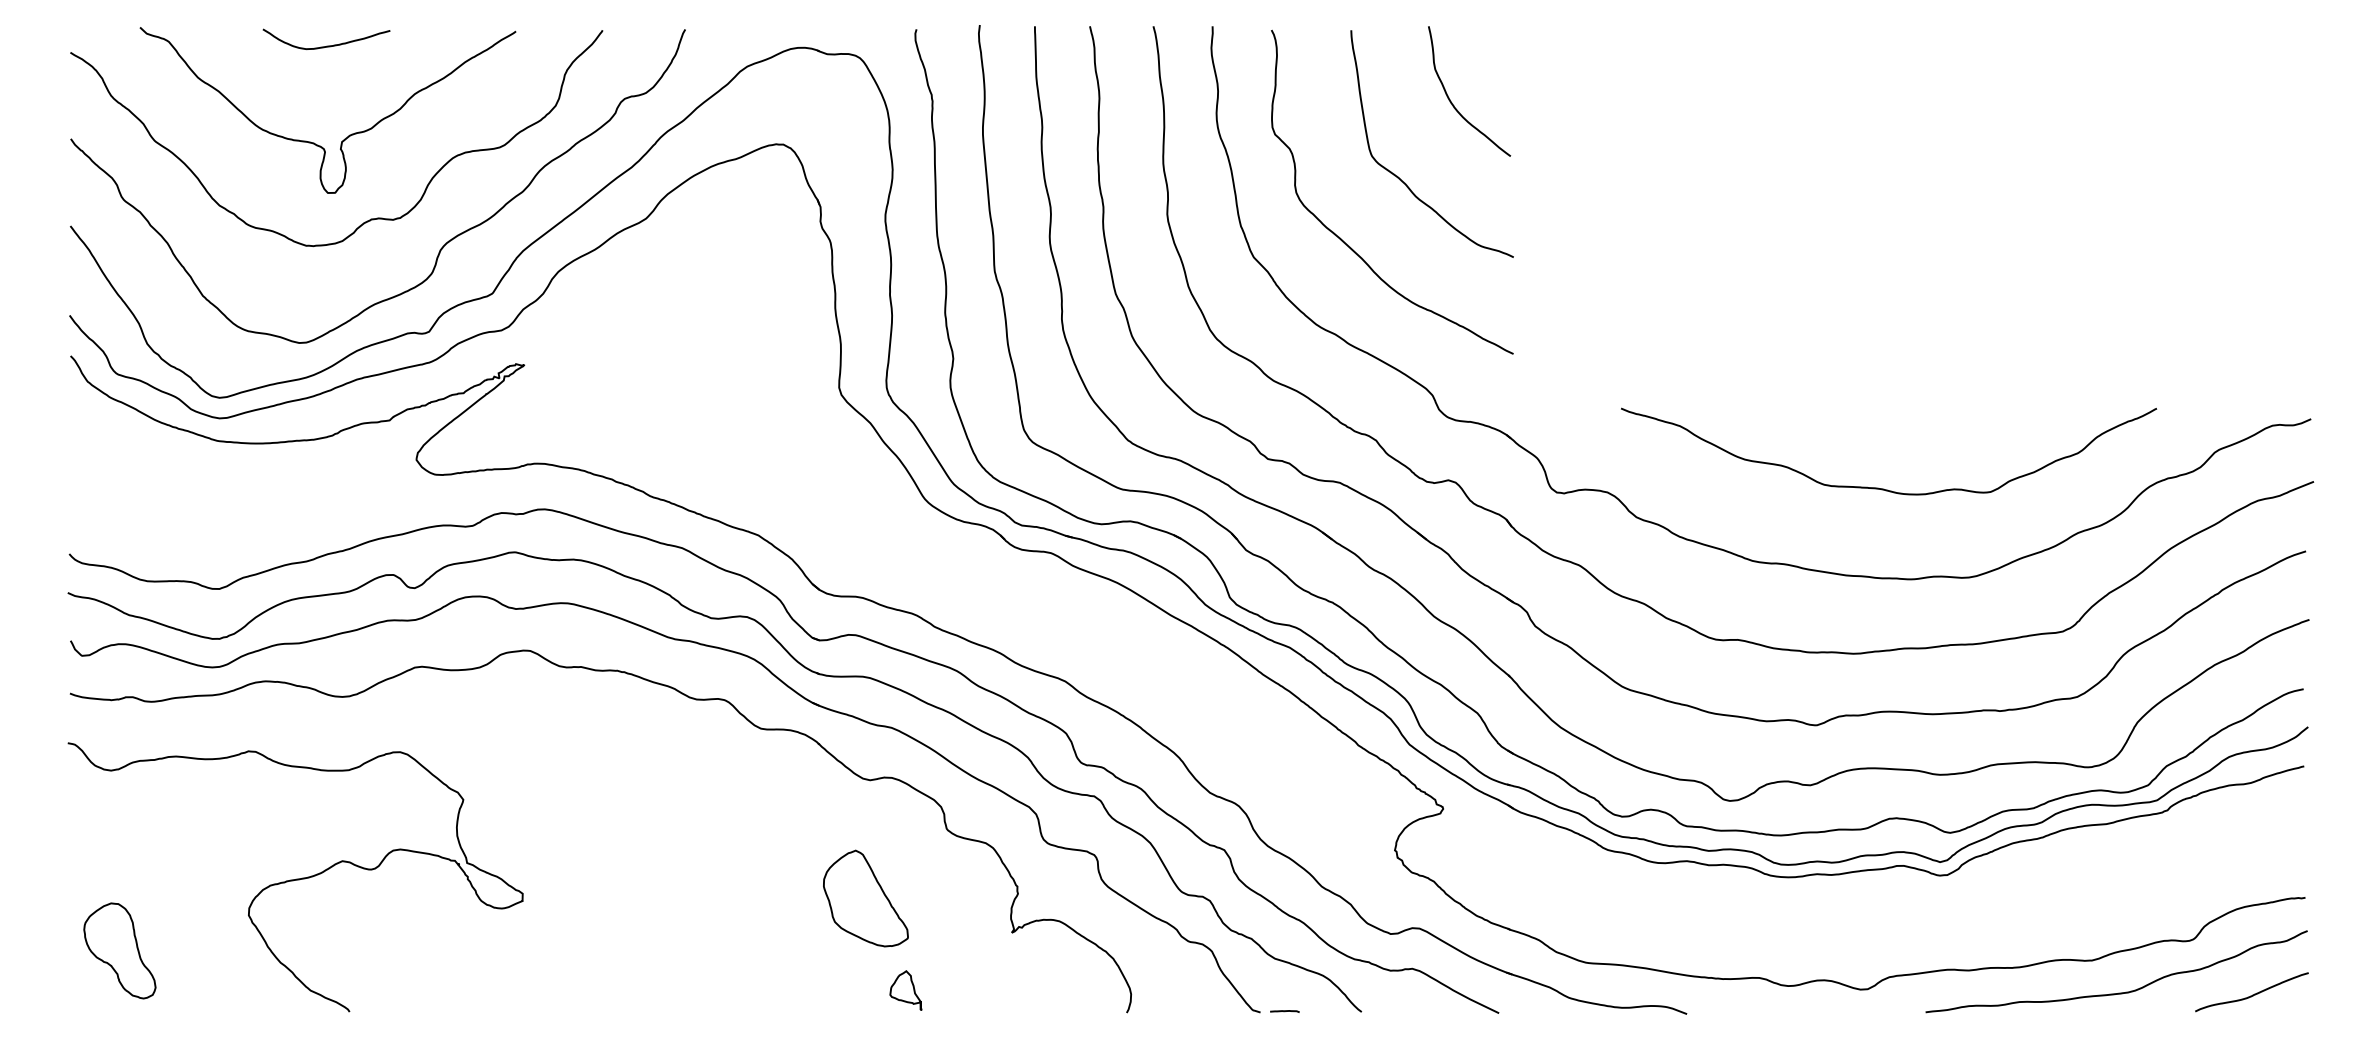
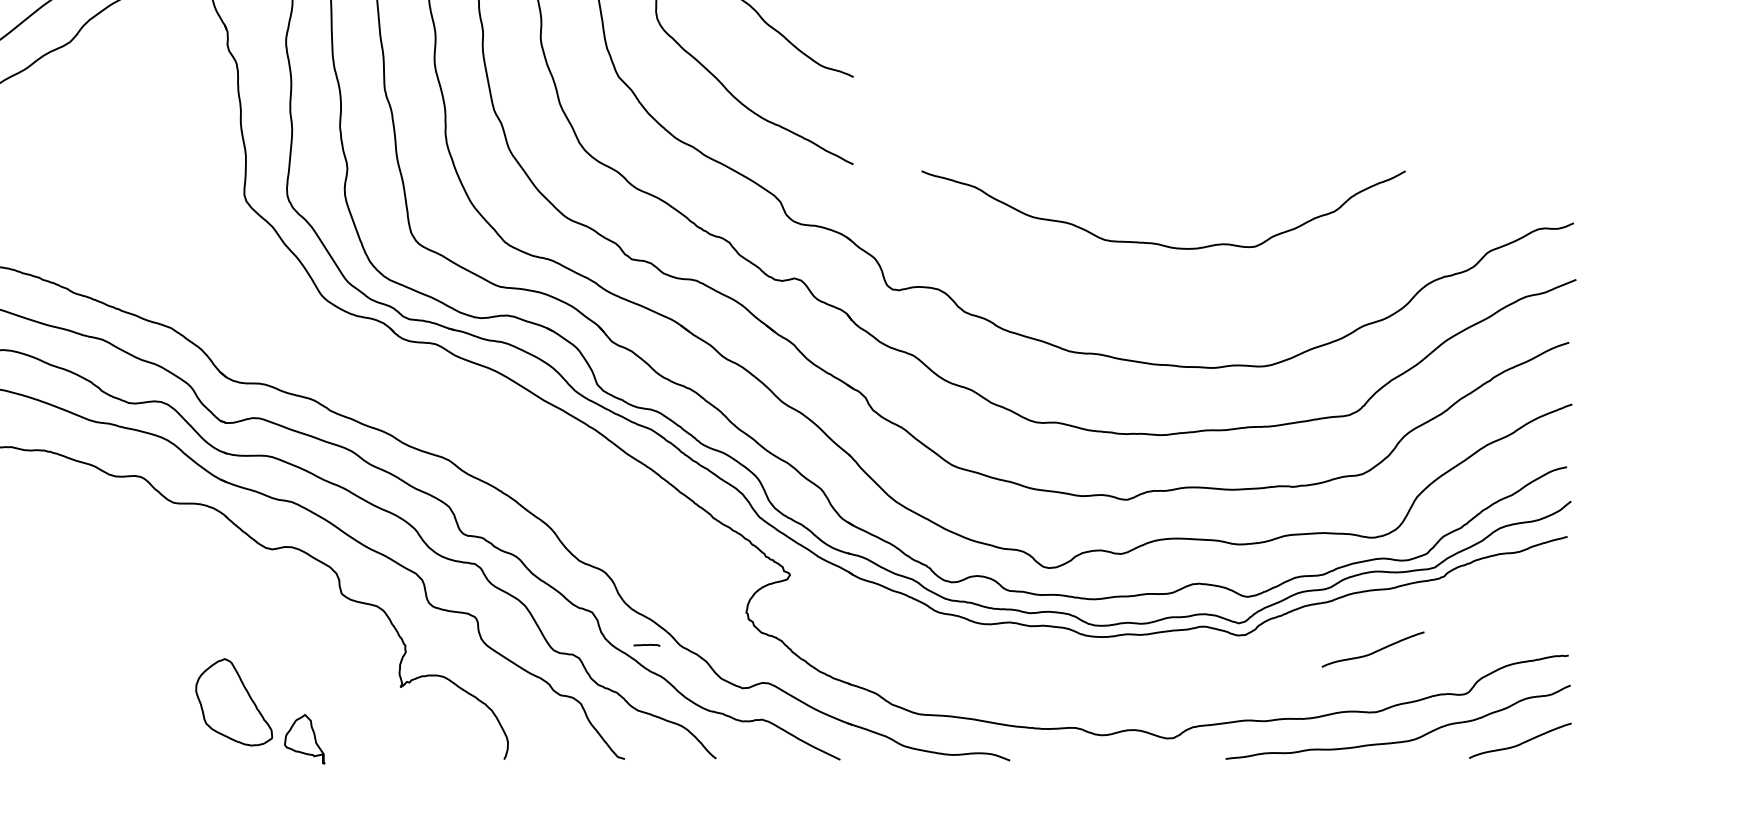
curve: (1883, 488) -> (1158, 243), moved
curve: (2089, 893) -> (1373, 651), added
part: (865, 898) -> (233, 702), moved
part: (905, 990) -> (304, 739), size x1.4
line: (1284, 1011) -> (646, 645), moved

